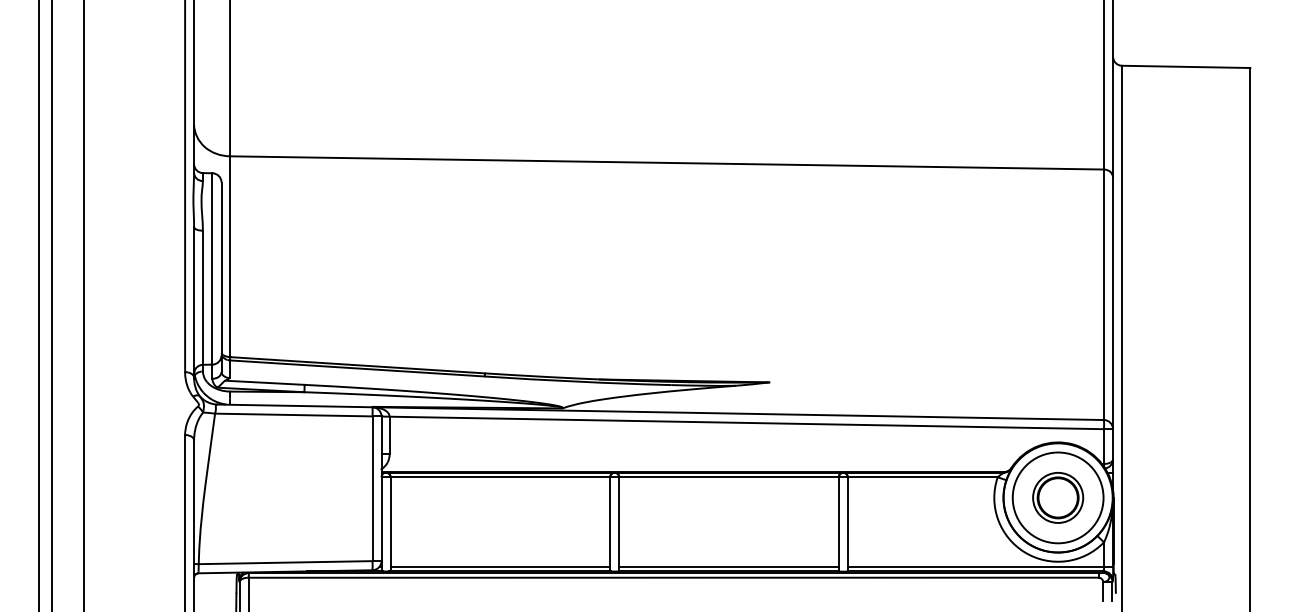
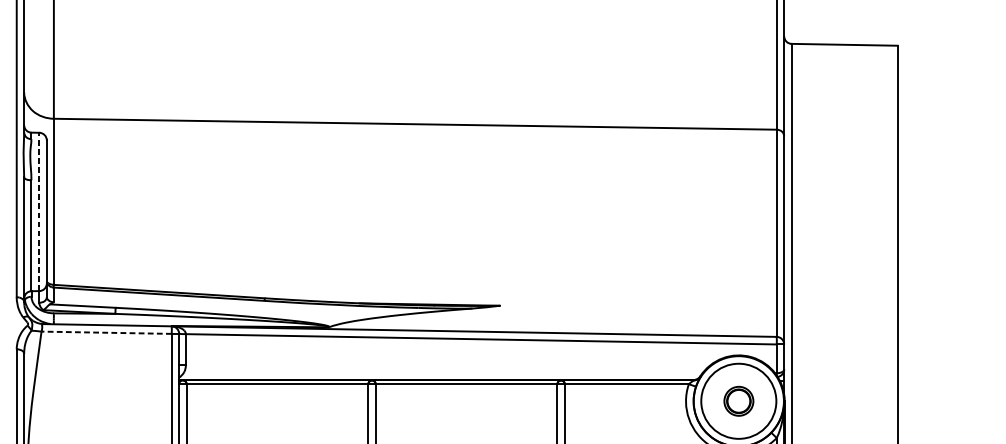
line: (212, 268) -> (39, 211), solid -> dashed
line: (293, 415) -> (106, 333), solid -> dashed
part: (1058, 497) -> (739, 400), size x0.7

